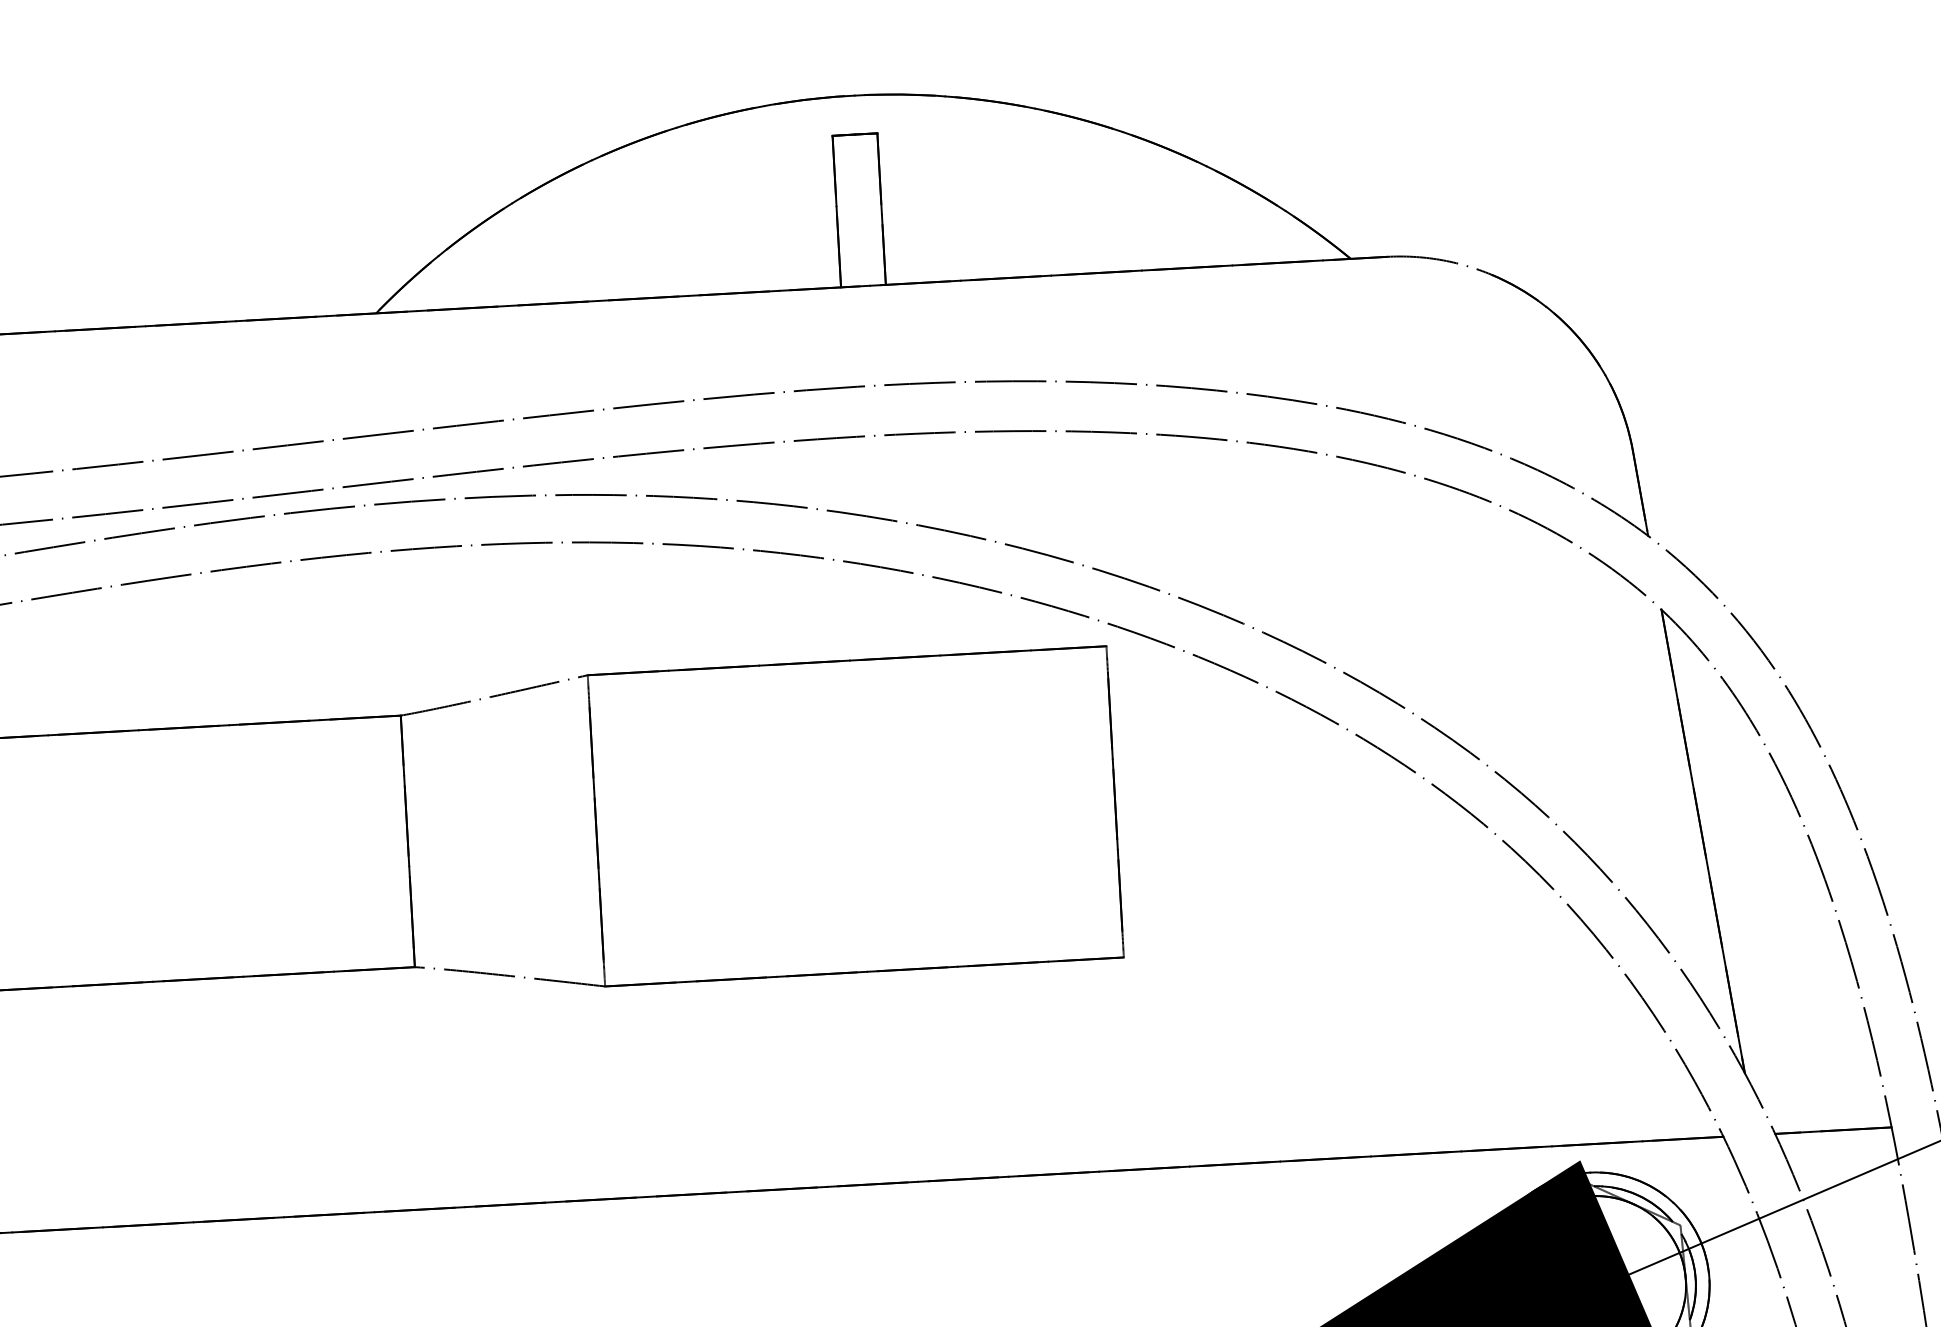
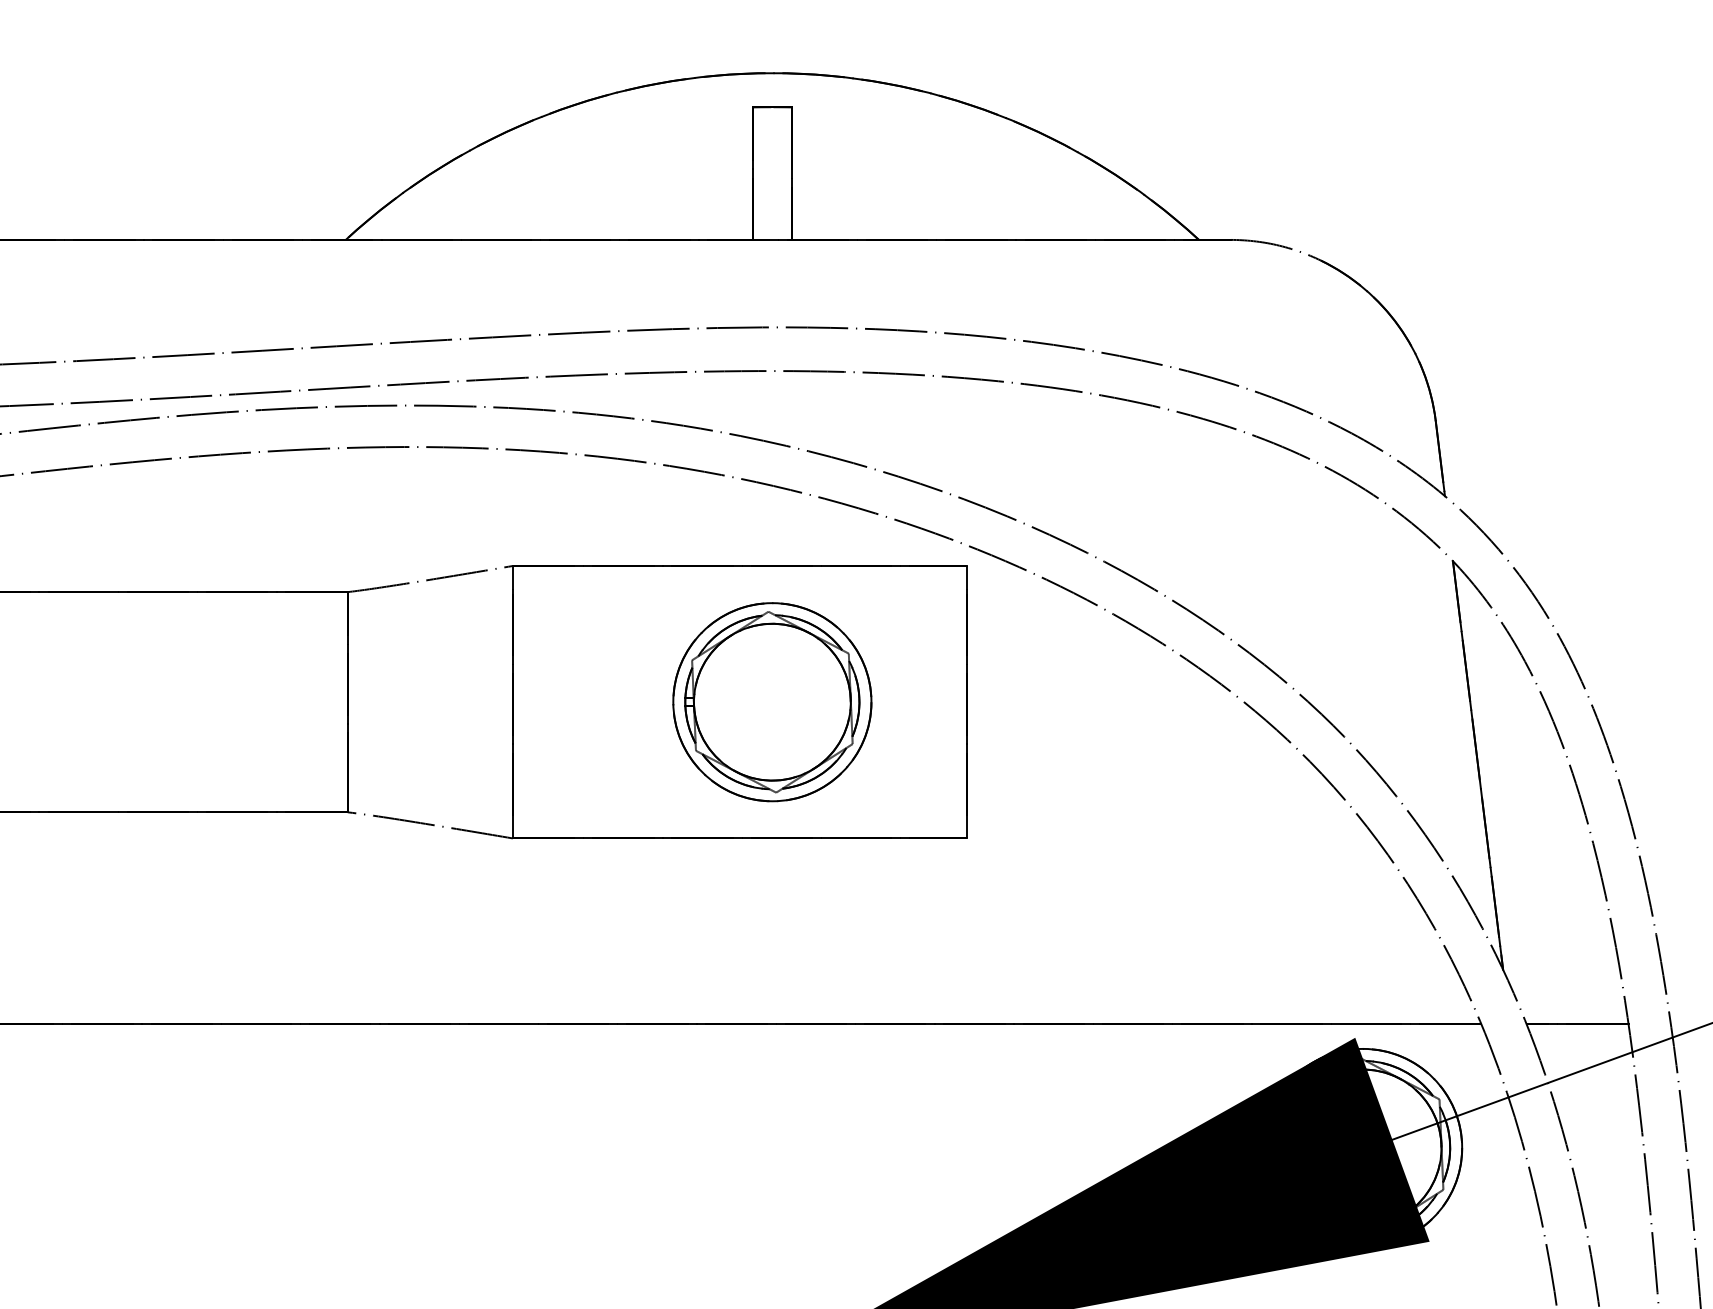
part: (893, 814) -> (772, 702), added

